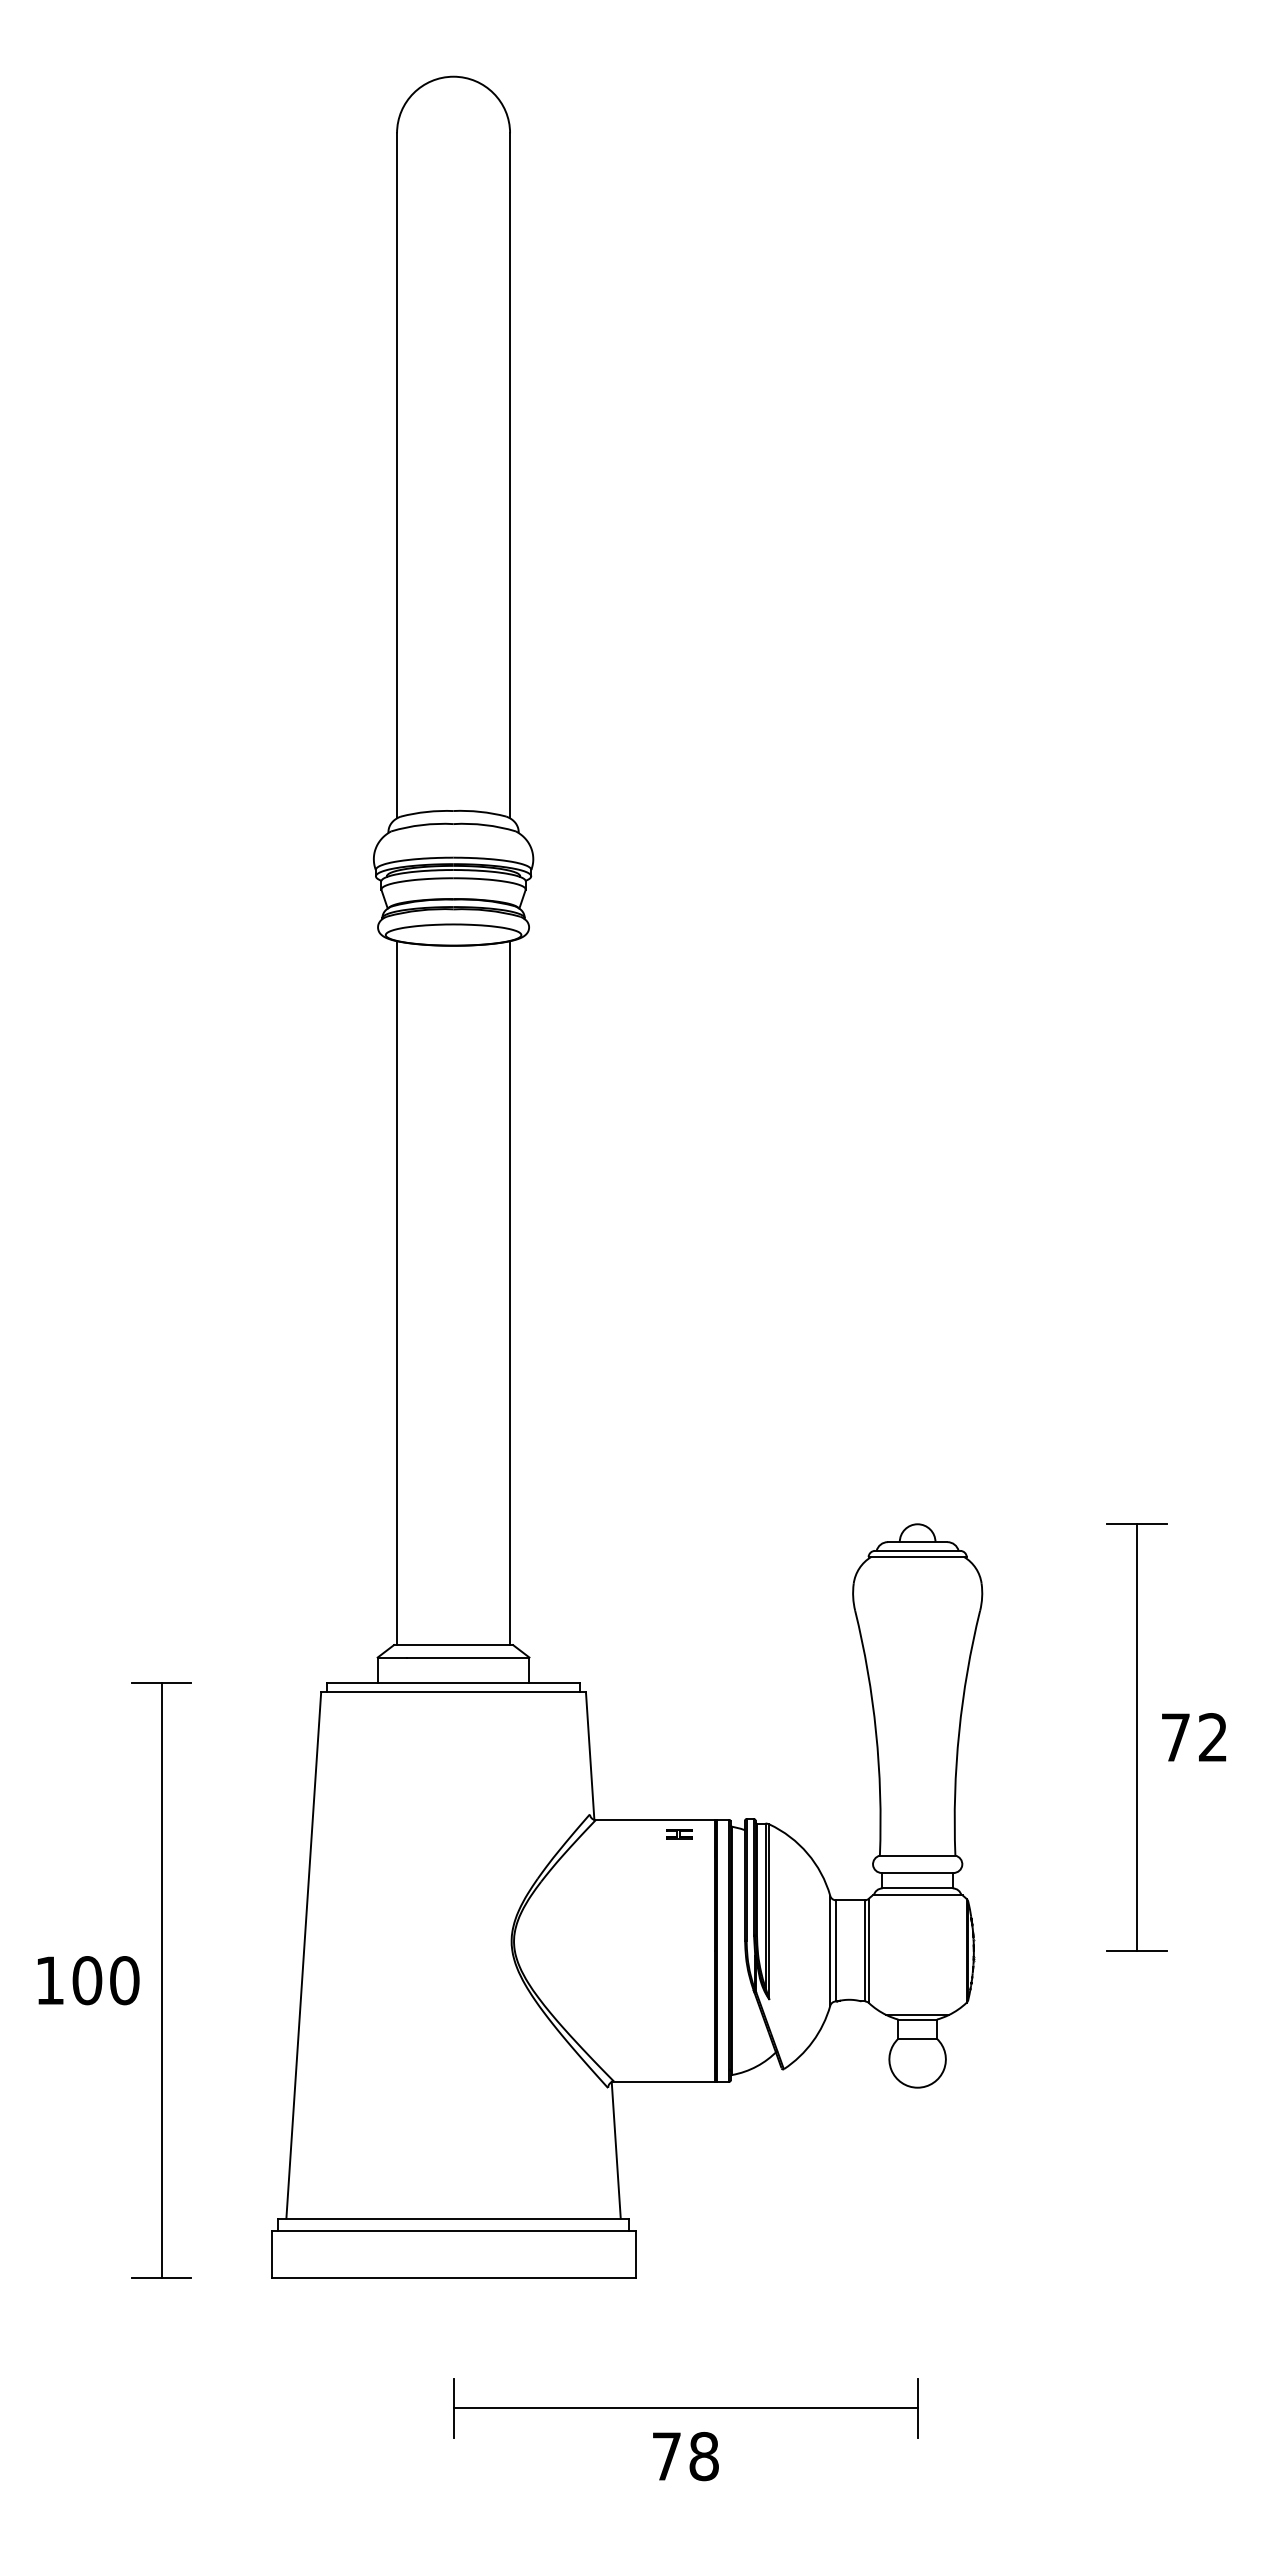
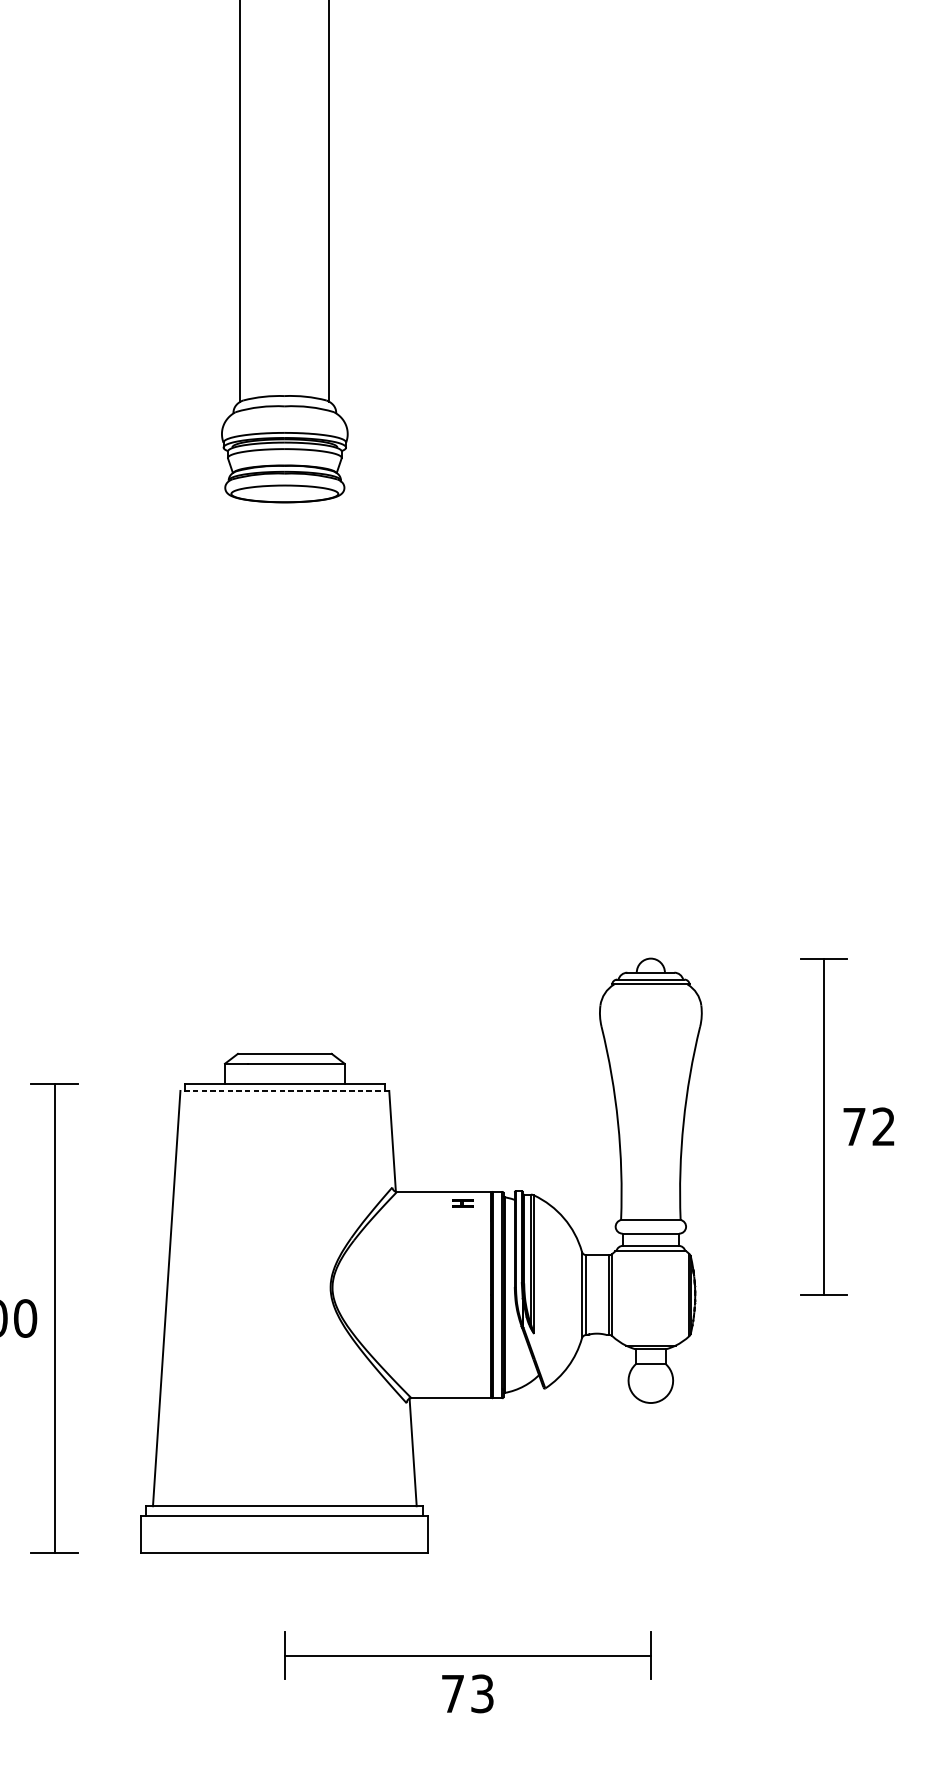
line: (397, 1293) -> (240, 776), removed
line: (510, 1293) -> (329, 776), removed
line: (453, 1692) -> (284, 1091), solid -> dashed
text: (703, 2456) -> (481, 1693), 78 -> 73

